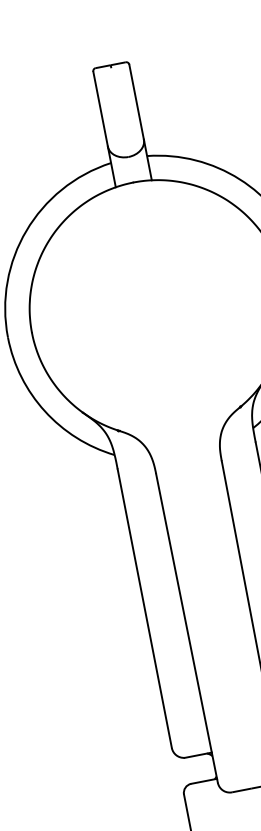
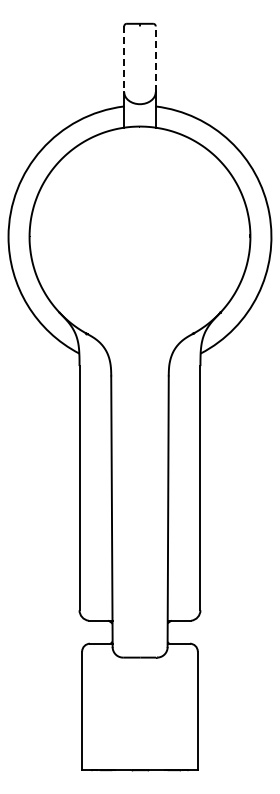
line: (136, 102) -> (155, 59), solid -> dashed
line: (100, 109) -> (124, 59), solid -> dashed

